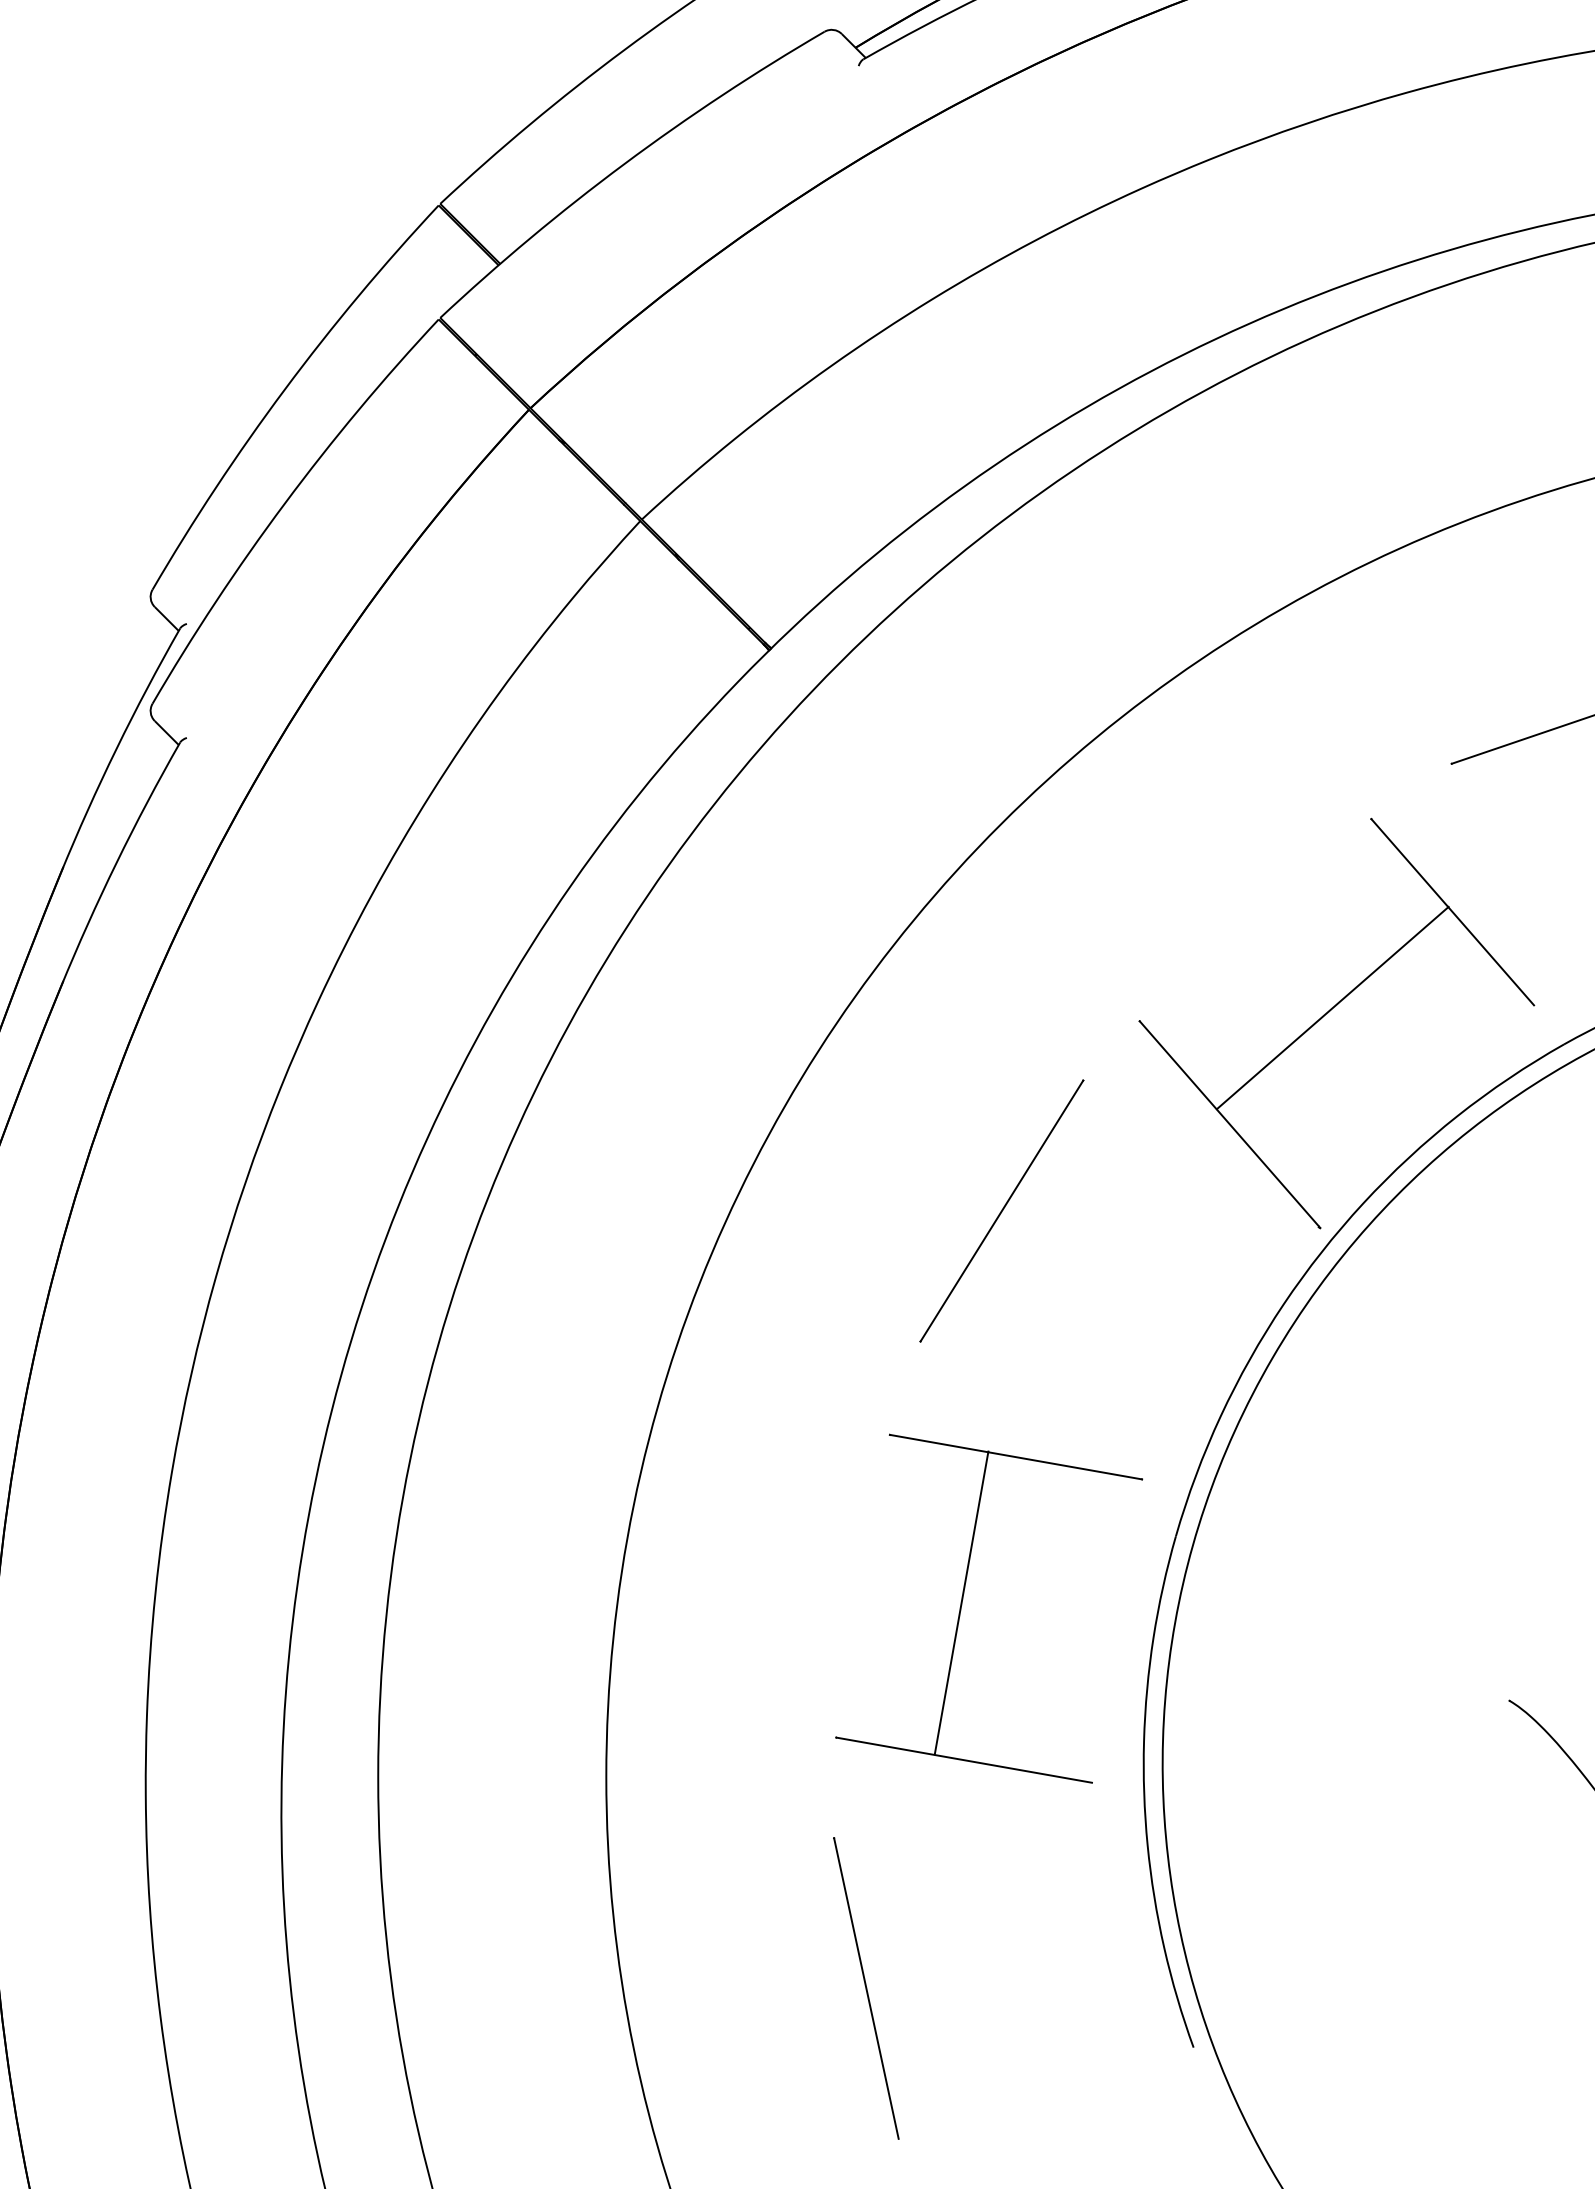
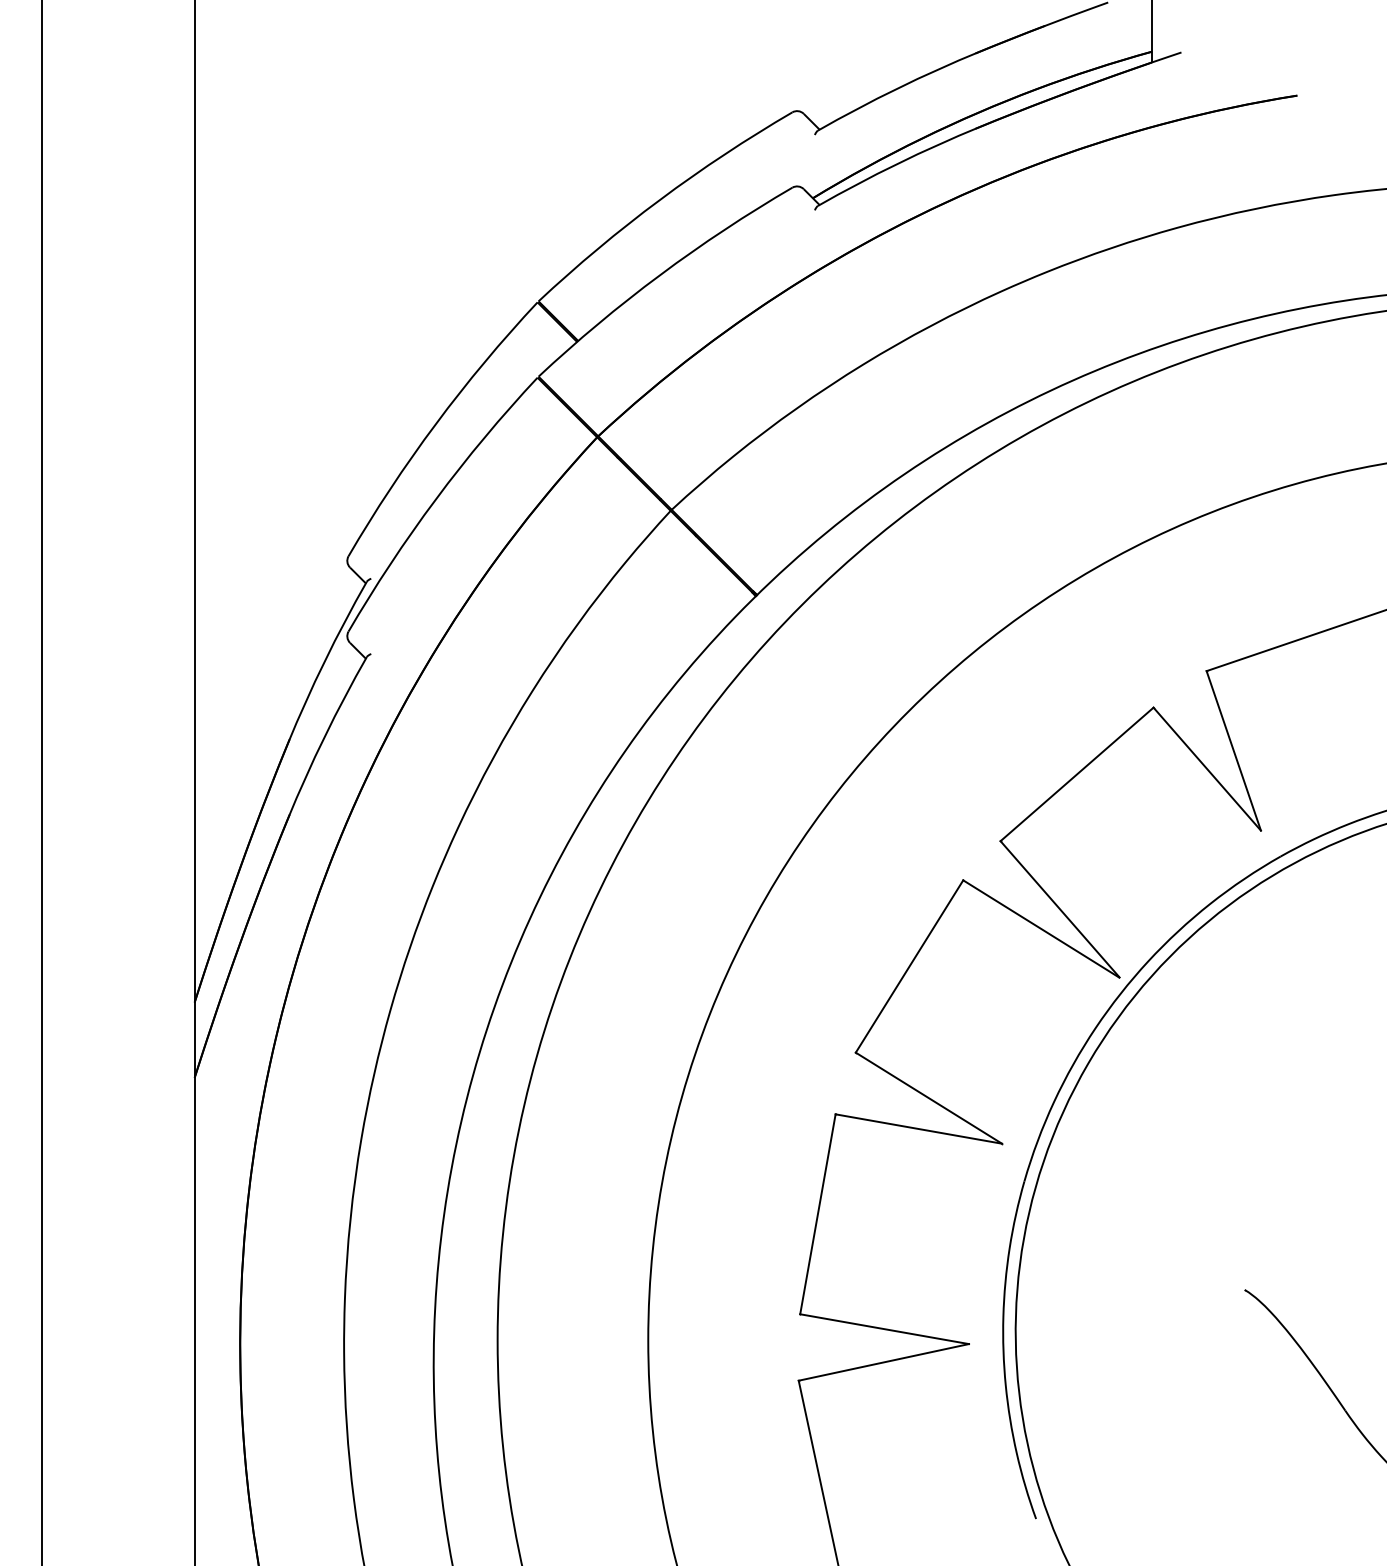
line: (1492, 883) -> (1233, 750), added
line: (1331, 1008) -> (1076, 774), moved
line: (1200, 1153) -> (1040, 928), added
line: (1030, 1409) -> (928, 1097), added
line: (960, 1603) -> (817, 1214), moved
line: (962, 1810) -> (883, 1362), added

